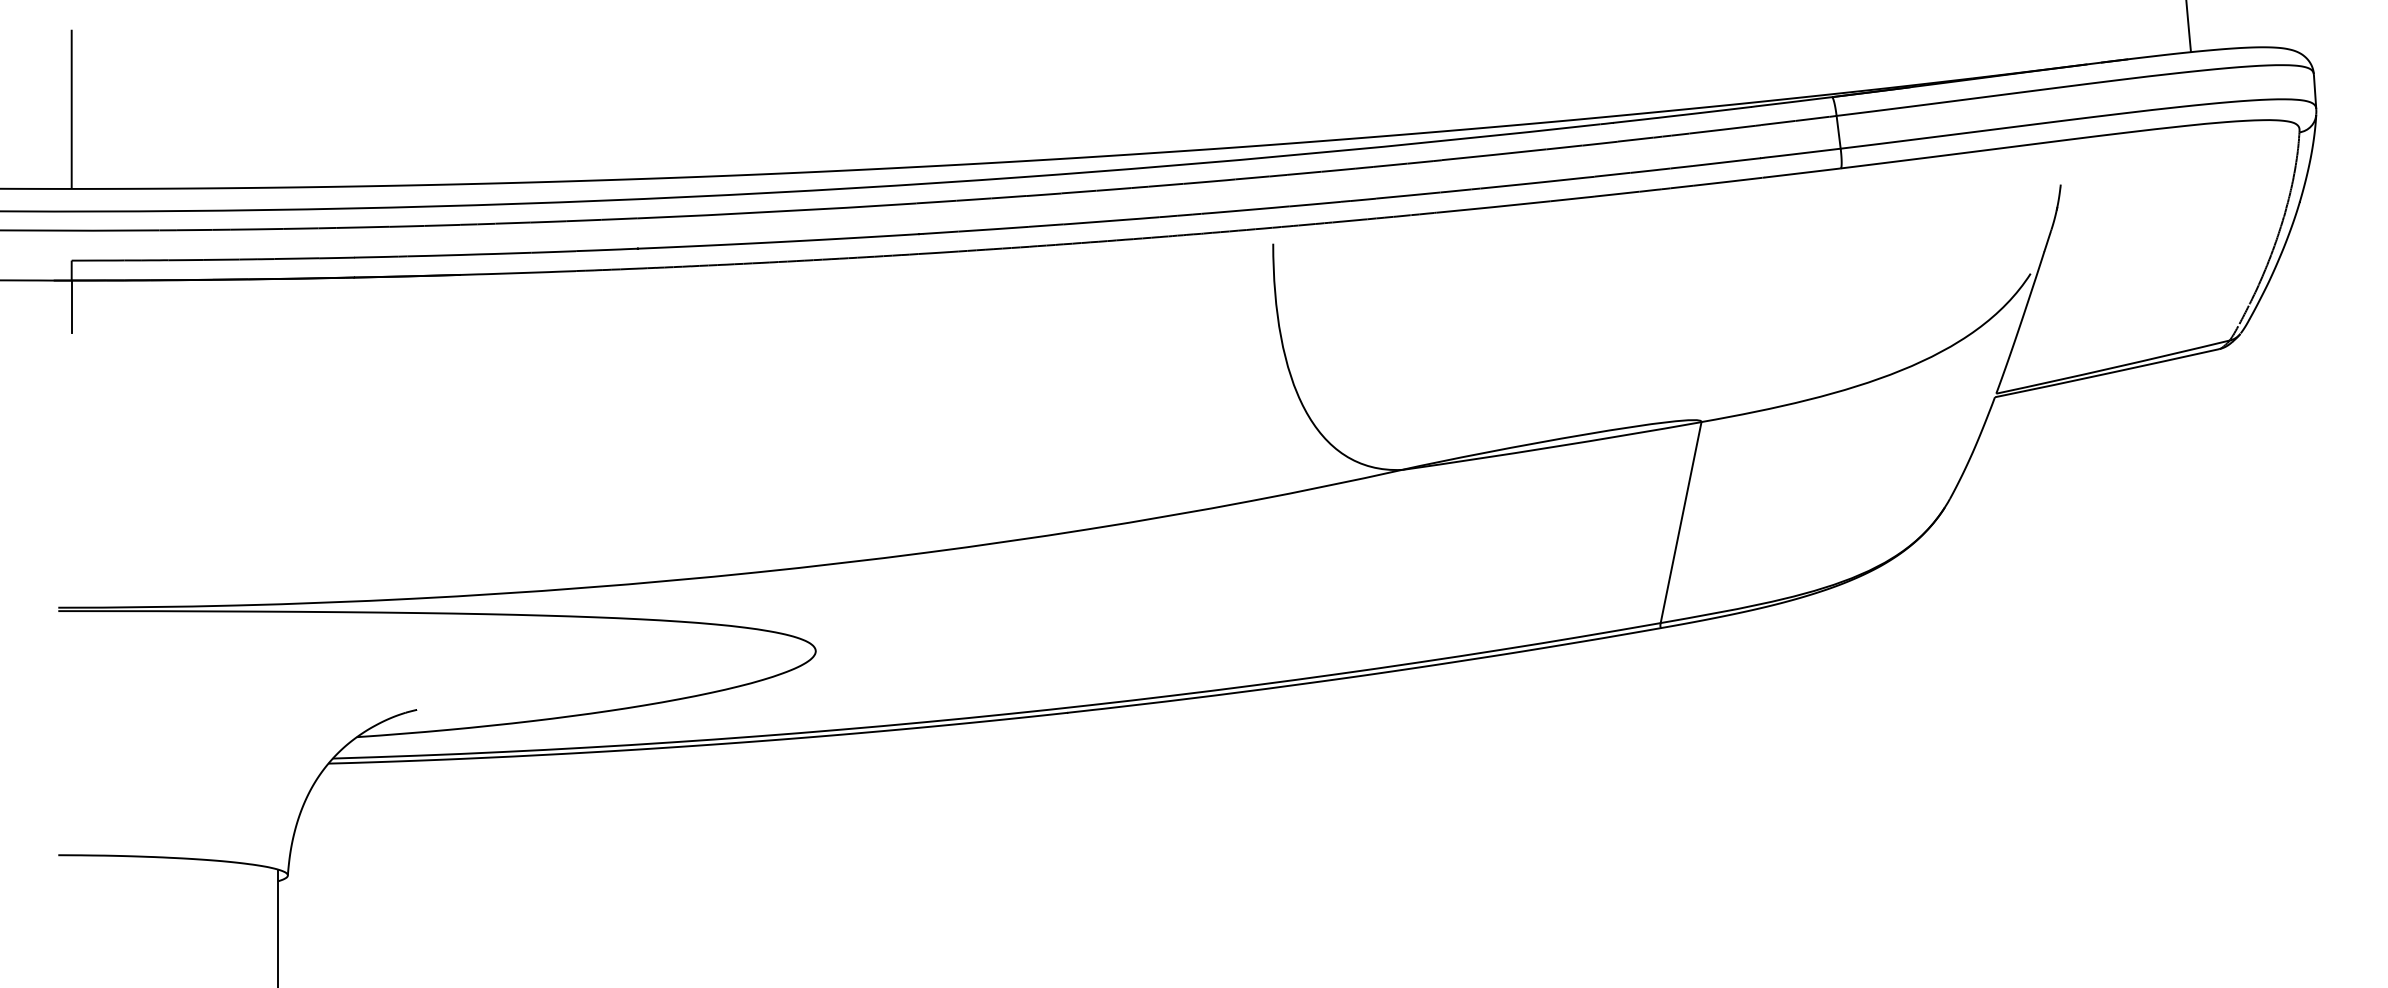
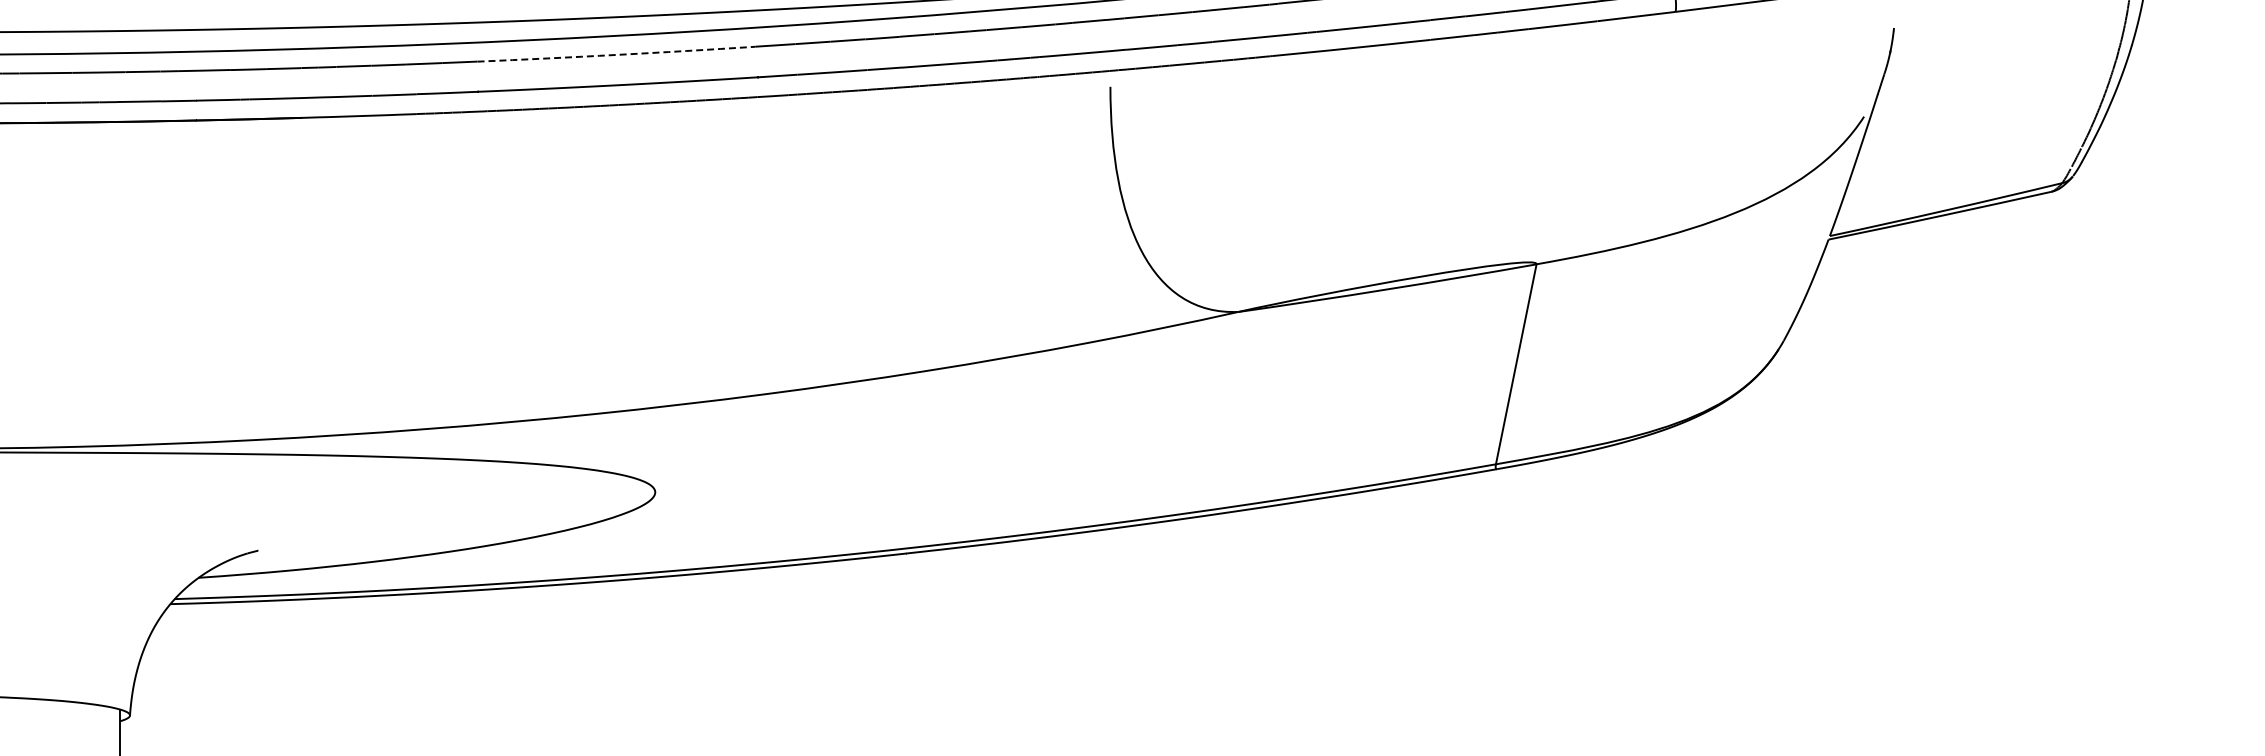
arc: (776, 211) -> (616, 54), solid -> dashed

